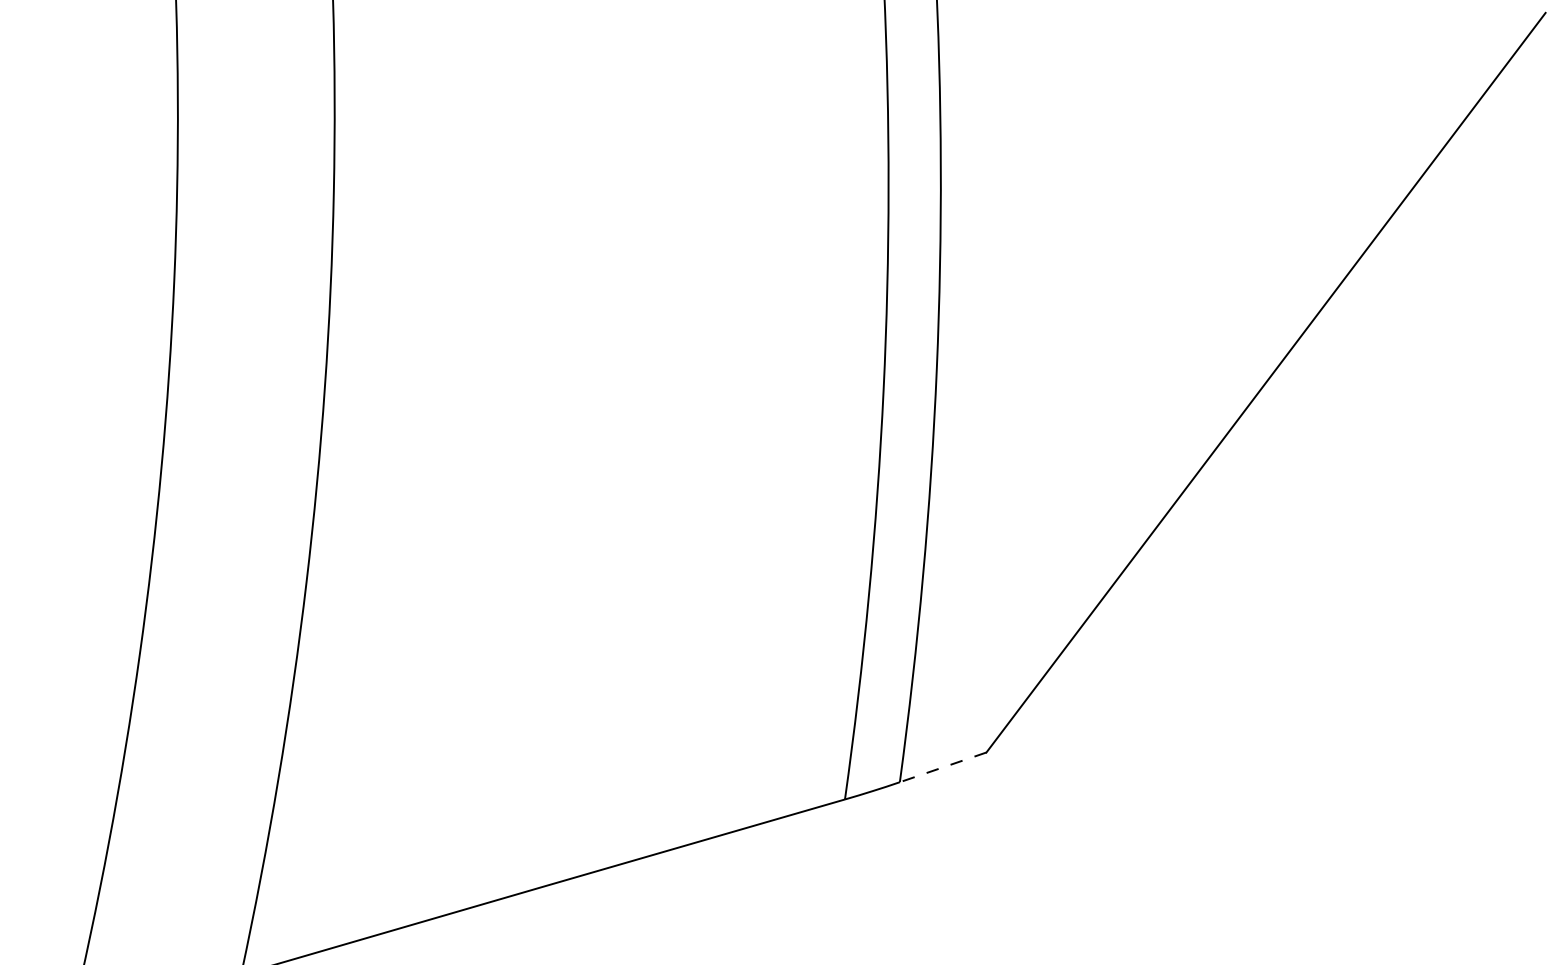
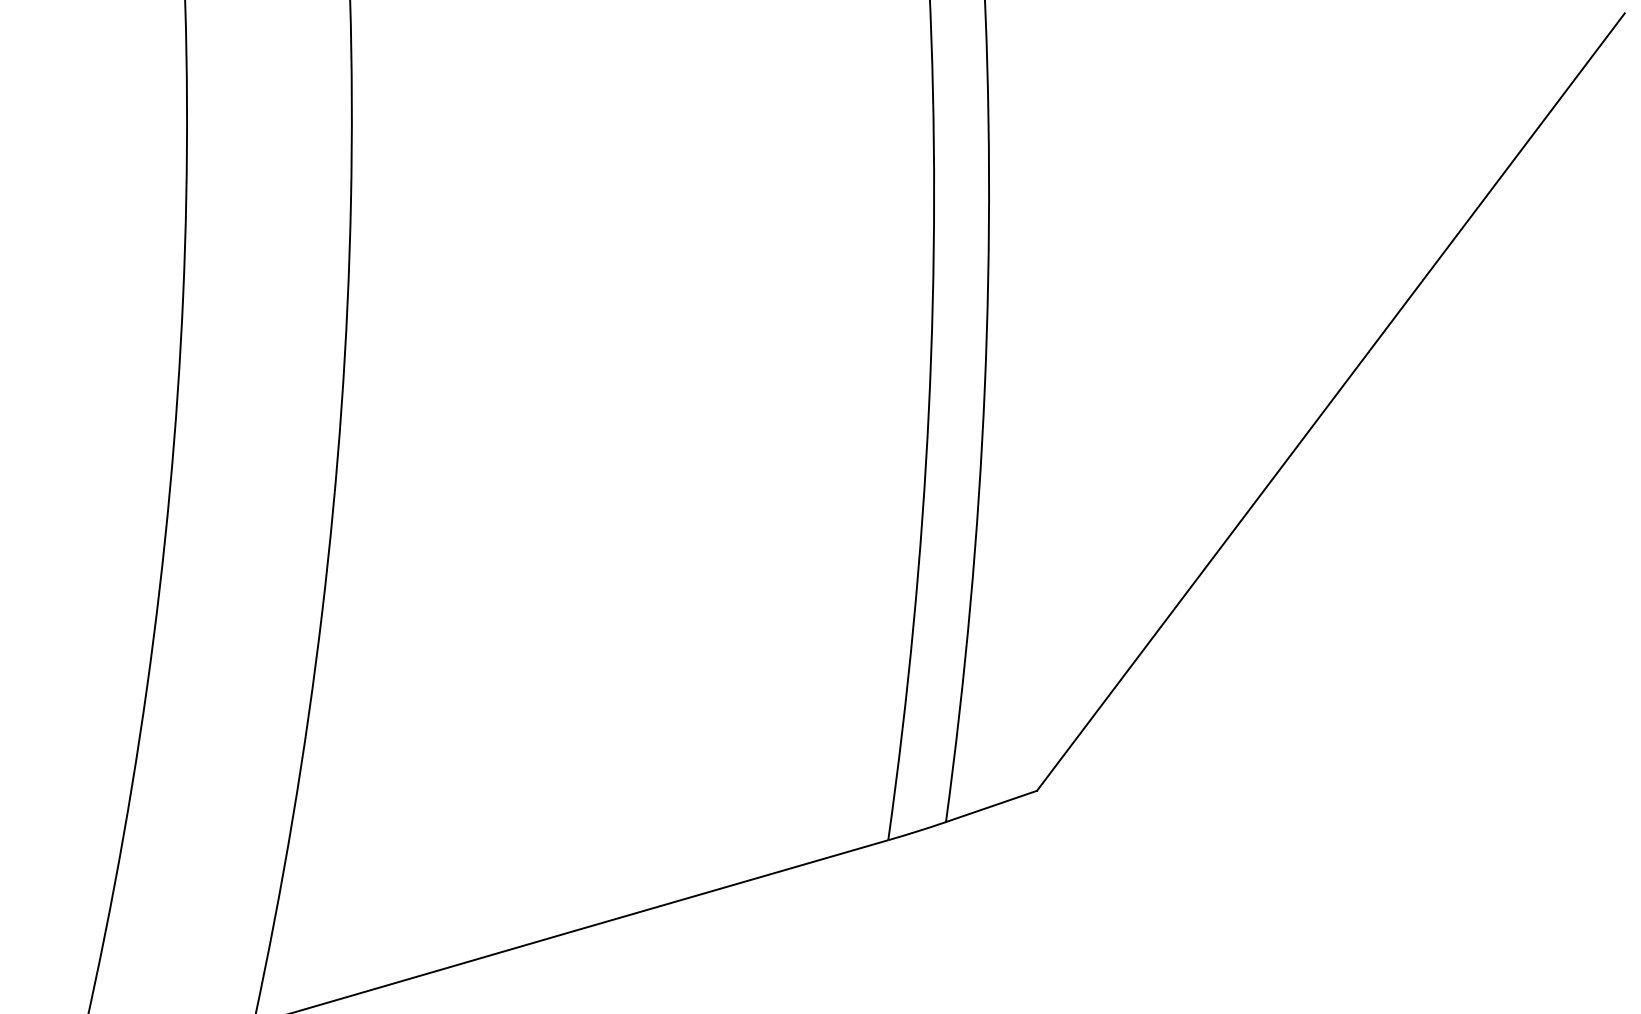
line: (943, 767) -> (991, 806), dashed -> solid

